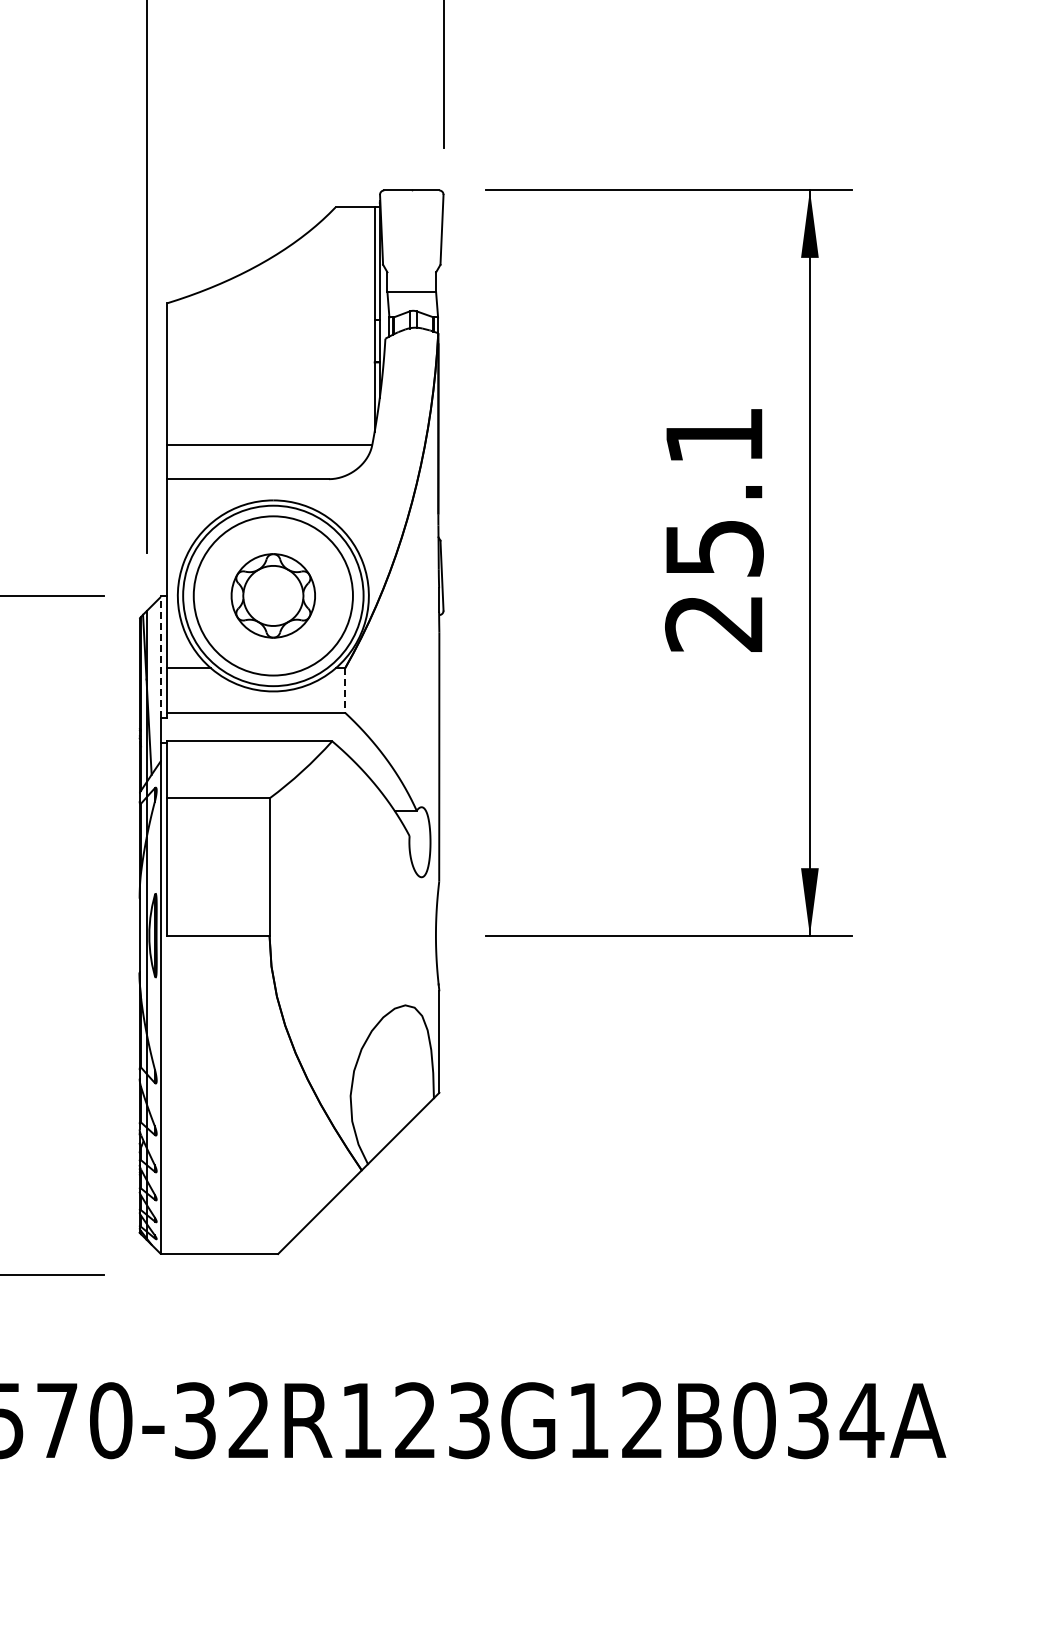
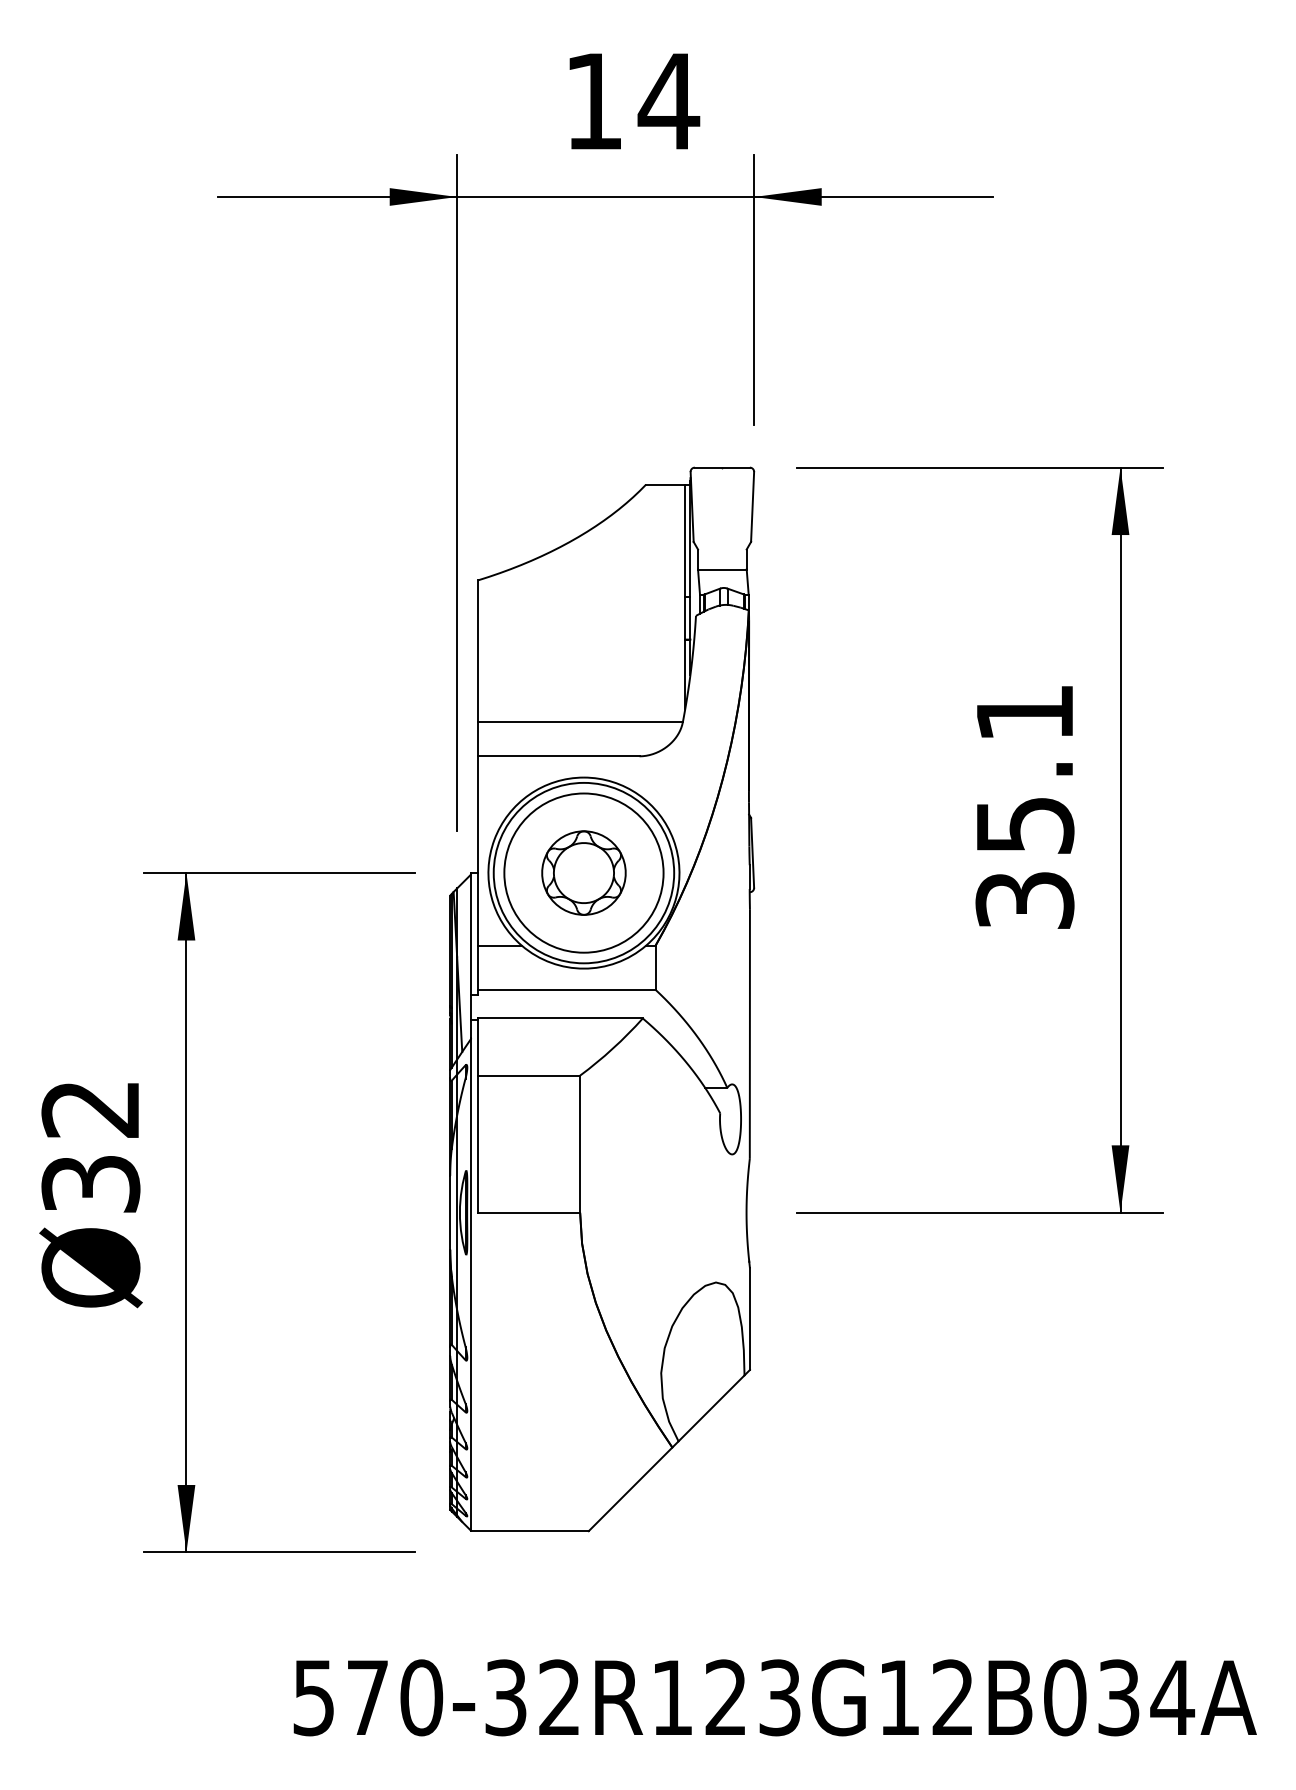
text: (713, 623) -> (1024, 900), 25.1 -> 35.1
line: (160, 657) -> (471, 934), dashed -> solid
line: (344, 691) -> (655, 968), dashed -> solid

